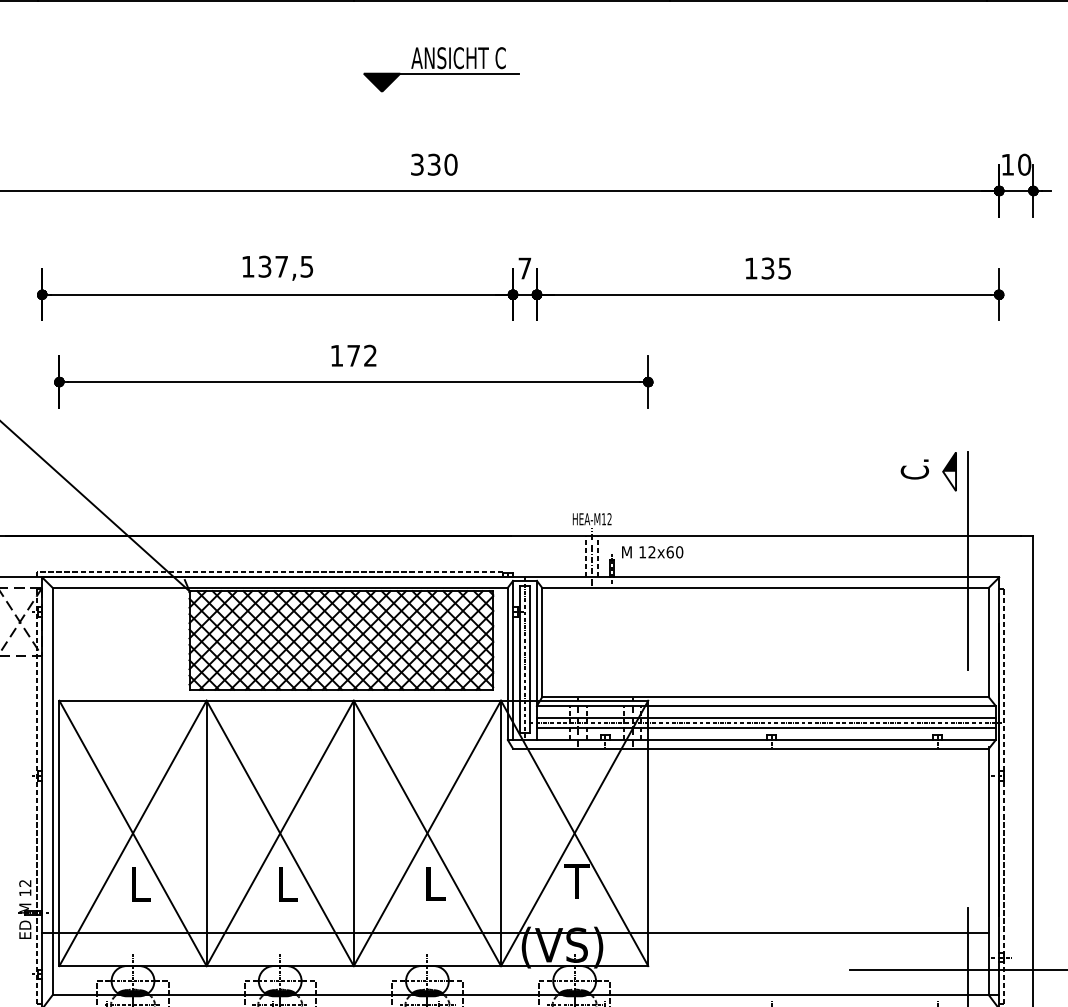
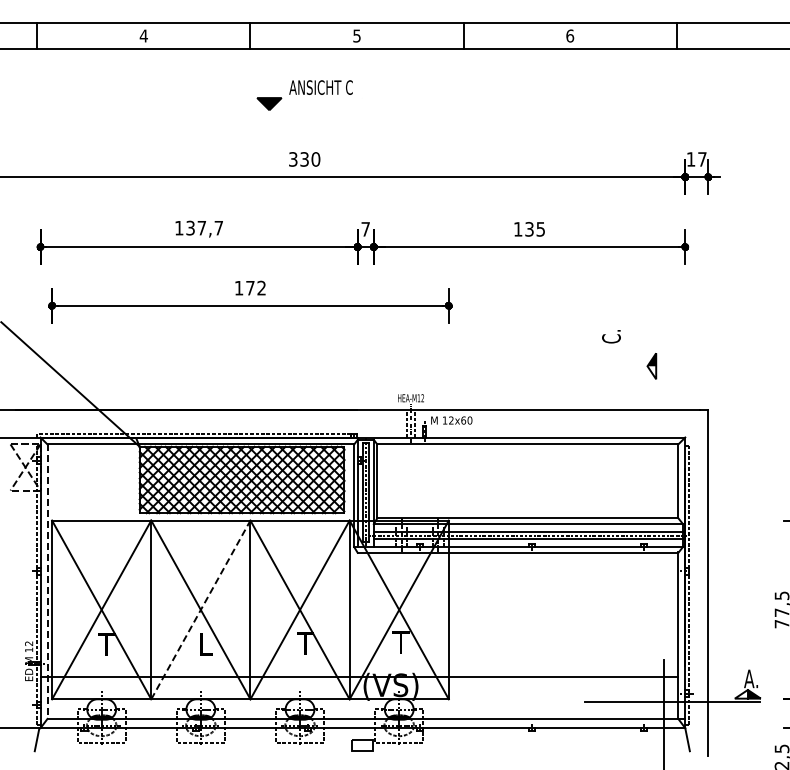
line: (459, 74) -> (321, 98), removed
text: (1024, 164) -> (702, 159), 10 -> 17
text: (306, 267) -> (218, 228), 137,5 -> 137,7
text: (914, 469) -> (611, 336), moved
line: (968, 561) -> (664, 426), removed
line: (52, 792) -> (47, 582), solid -> dashed
line: (281, 832) -> (201, 609), solid -> dashed
text: (435, 883) -> (305, 643), L -> T
text: (140, 884) -> (106, 644), L -> T

